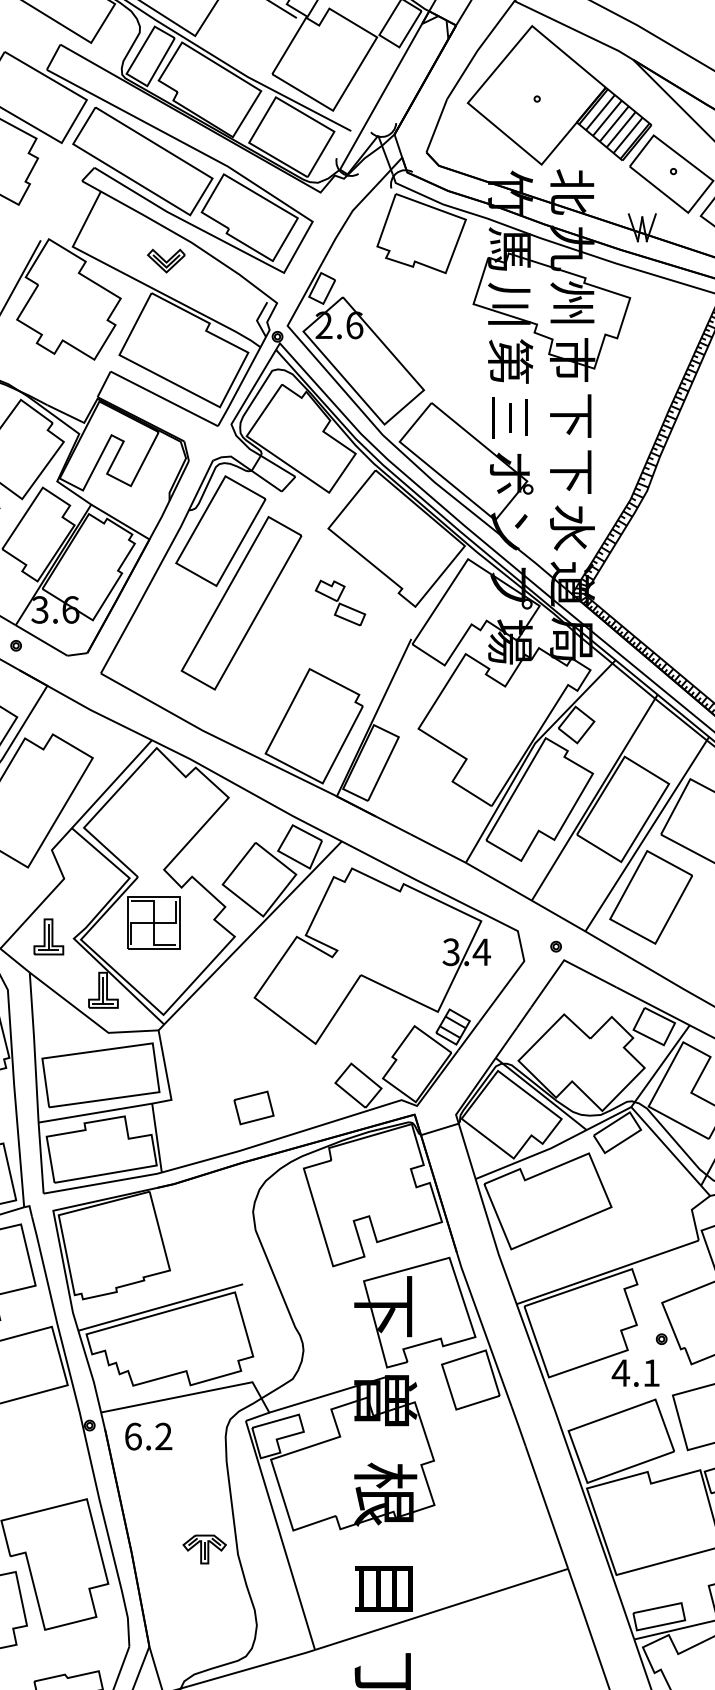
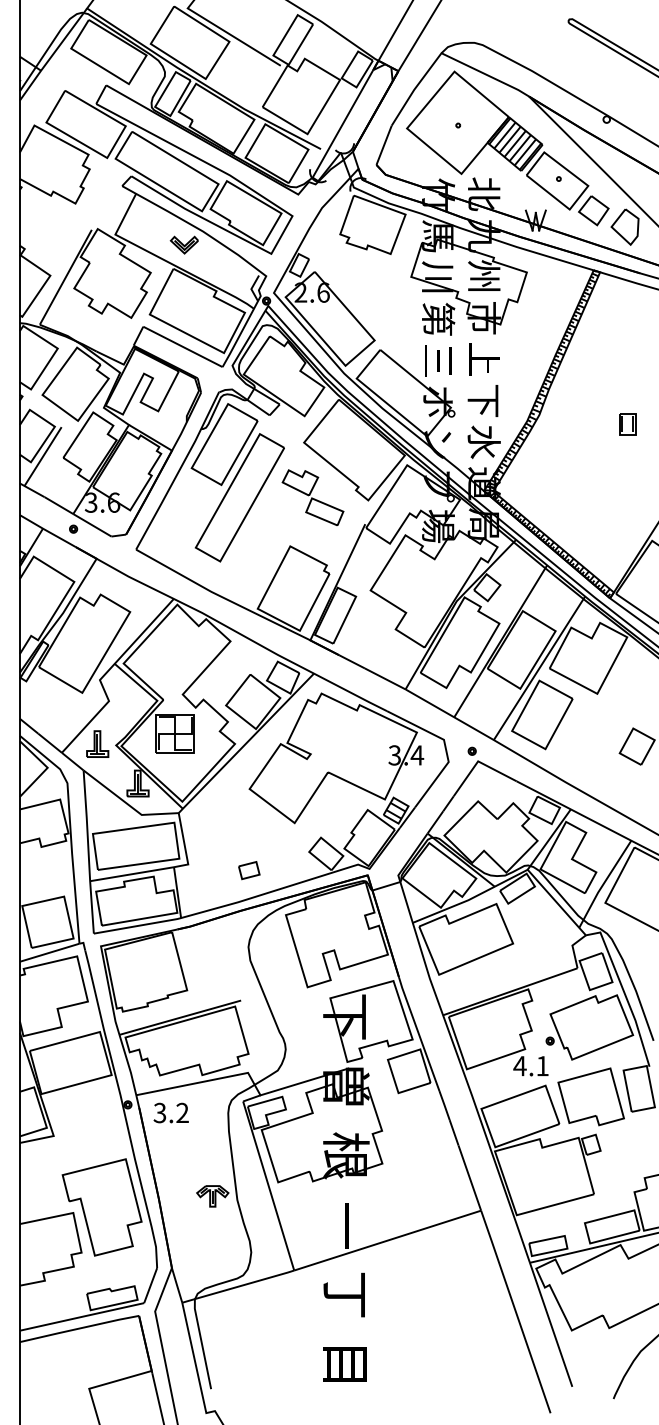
text: (571, 415) -> (483, 359), 下 -> 上
part: (339, 602) -> (312, 497), size x1.67
part: (254, 1108) -> (249, 870), size x0.71
text: (132, 1435) -> (159, 1112), 6.2 -> 3.2
text: (383, 1588) -> (344, 1225), 目 -> 一

